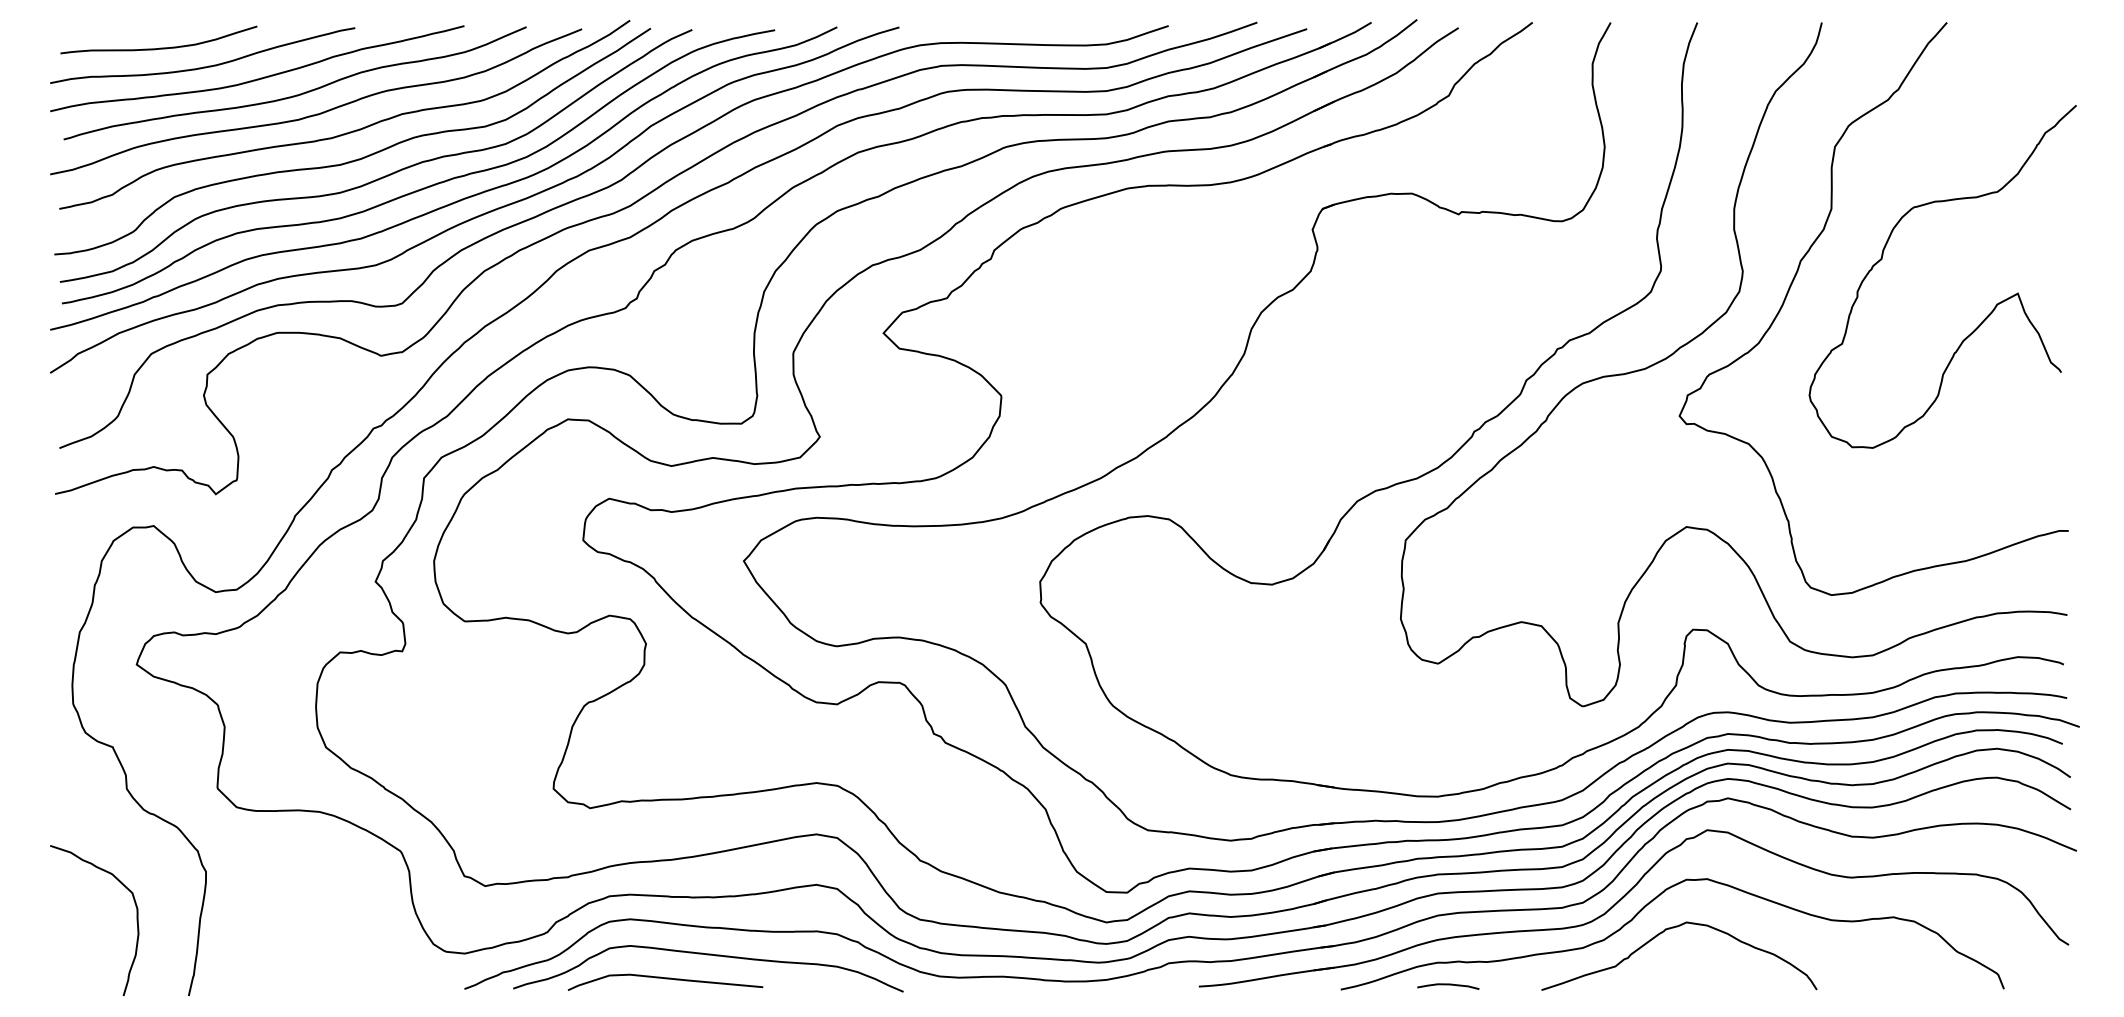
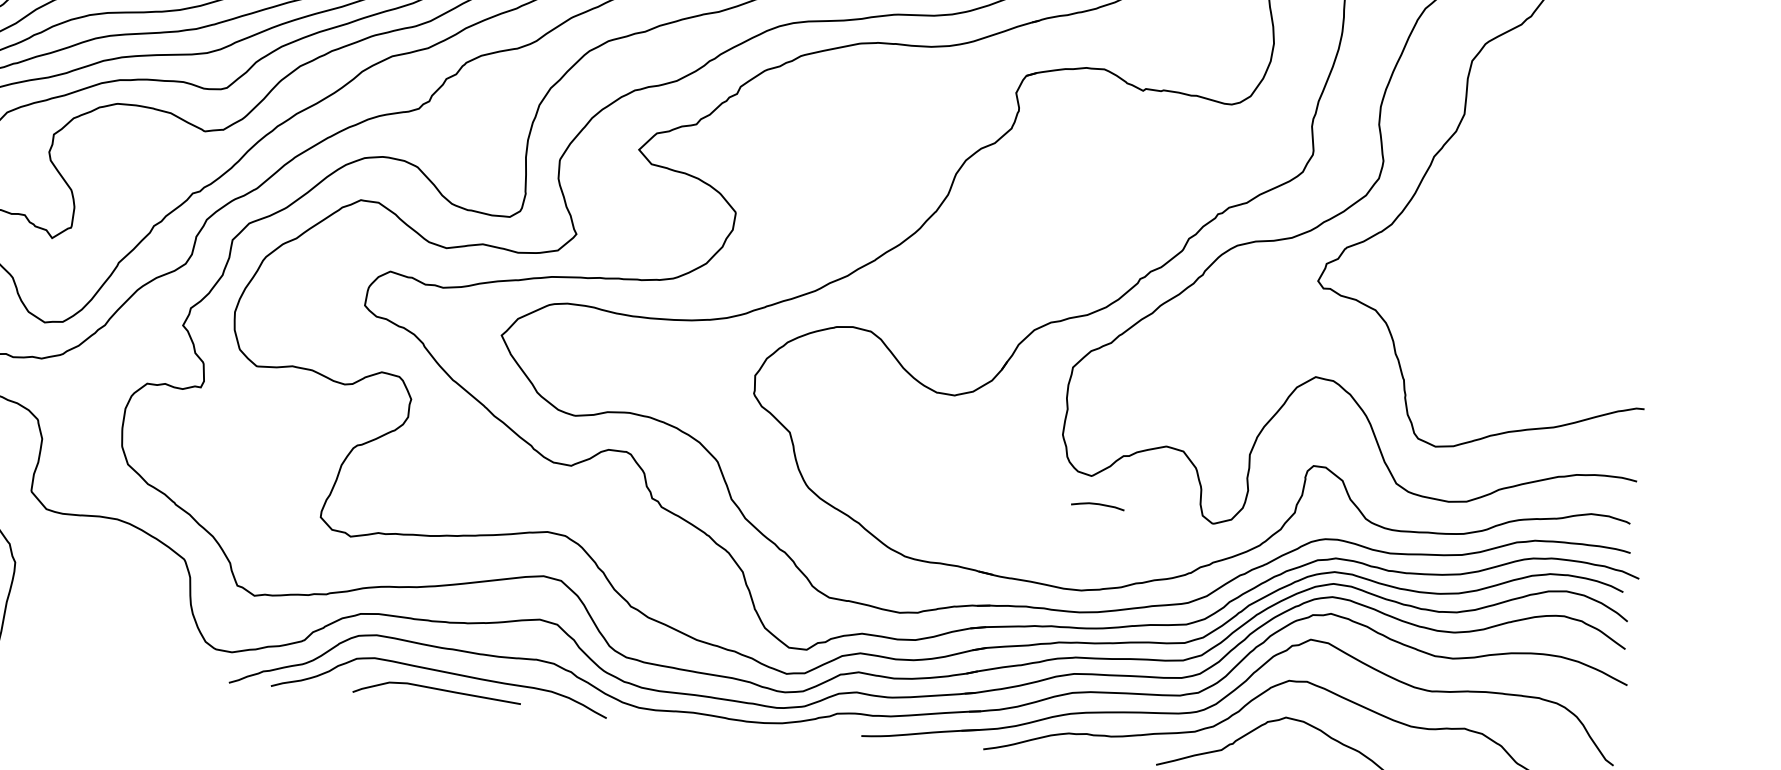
curve: (1984, 318) -> (1588, 220), removed
curve: (665, 979) -> (437, 690), moved
curve: (1448, 985) -> (1098, 505), moved

